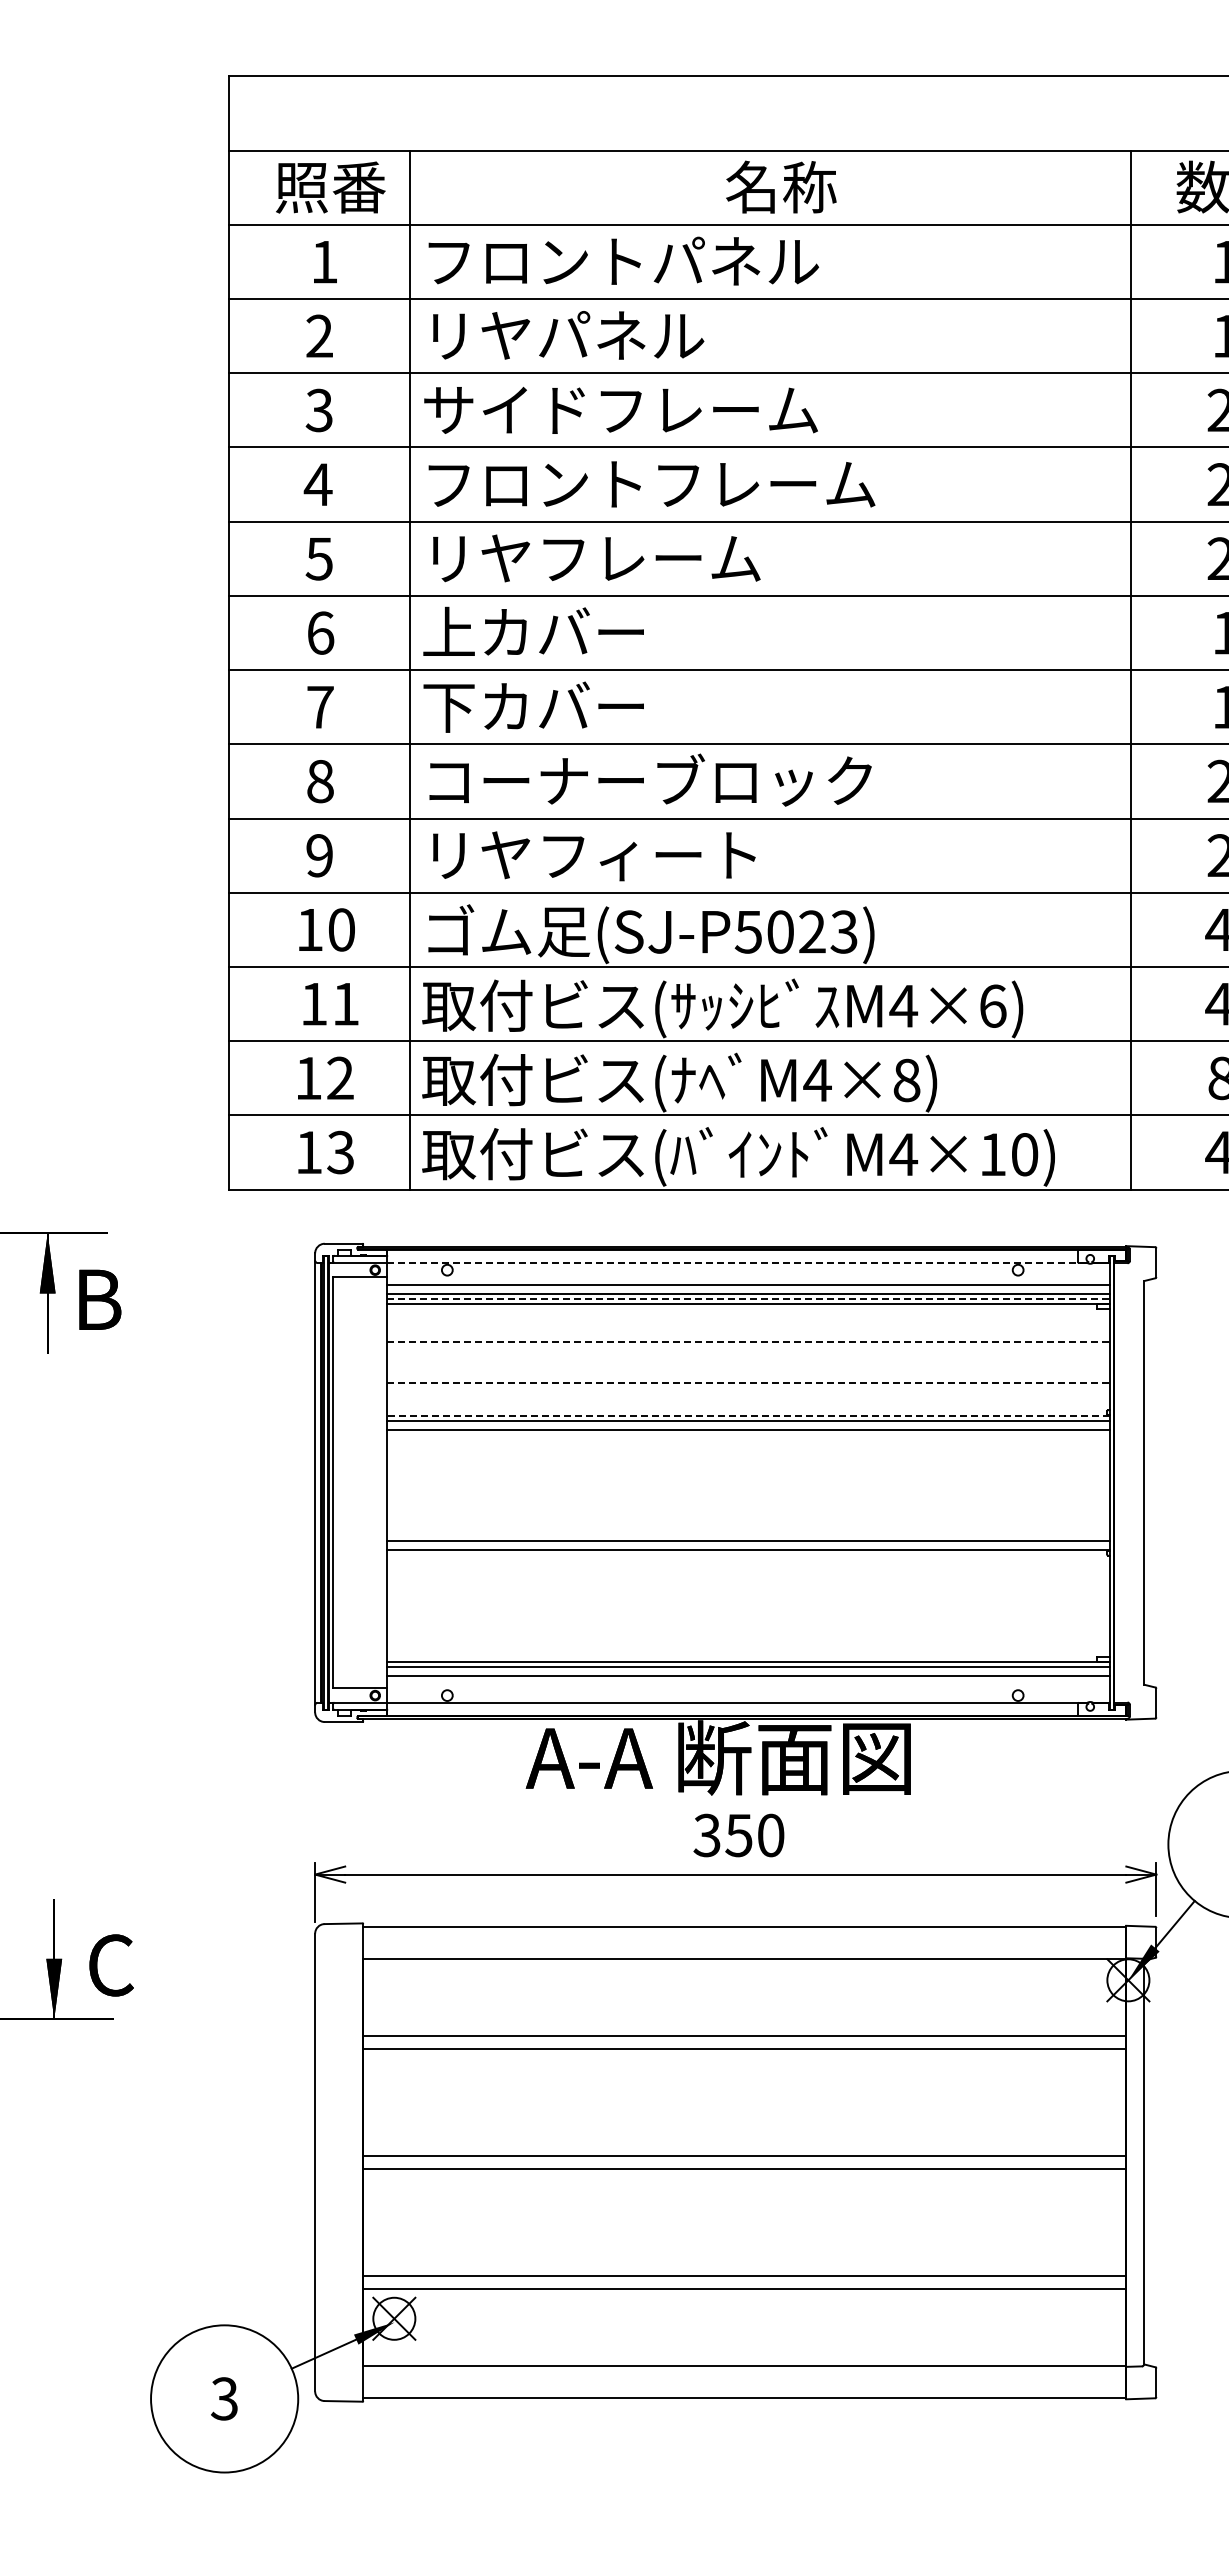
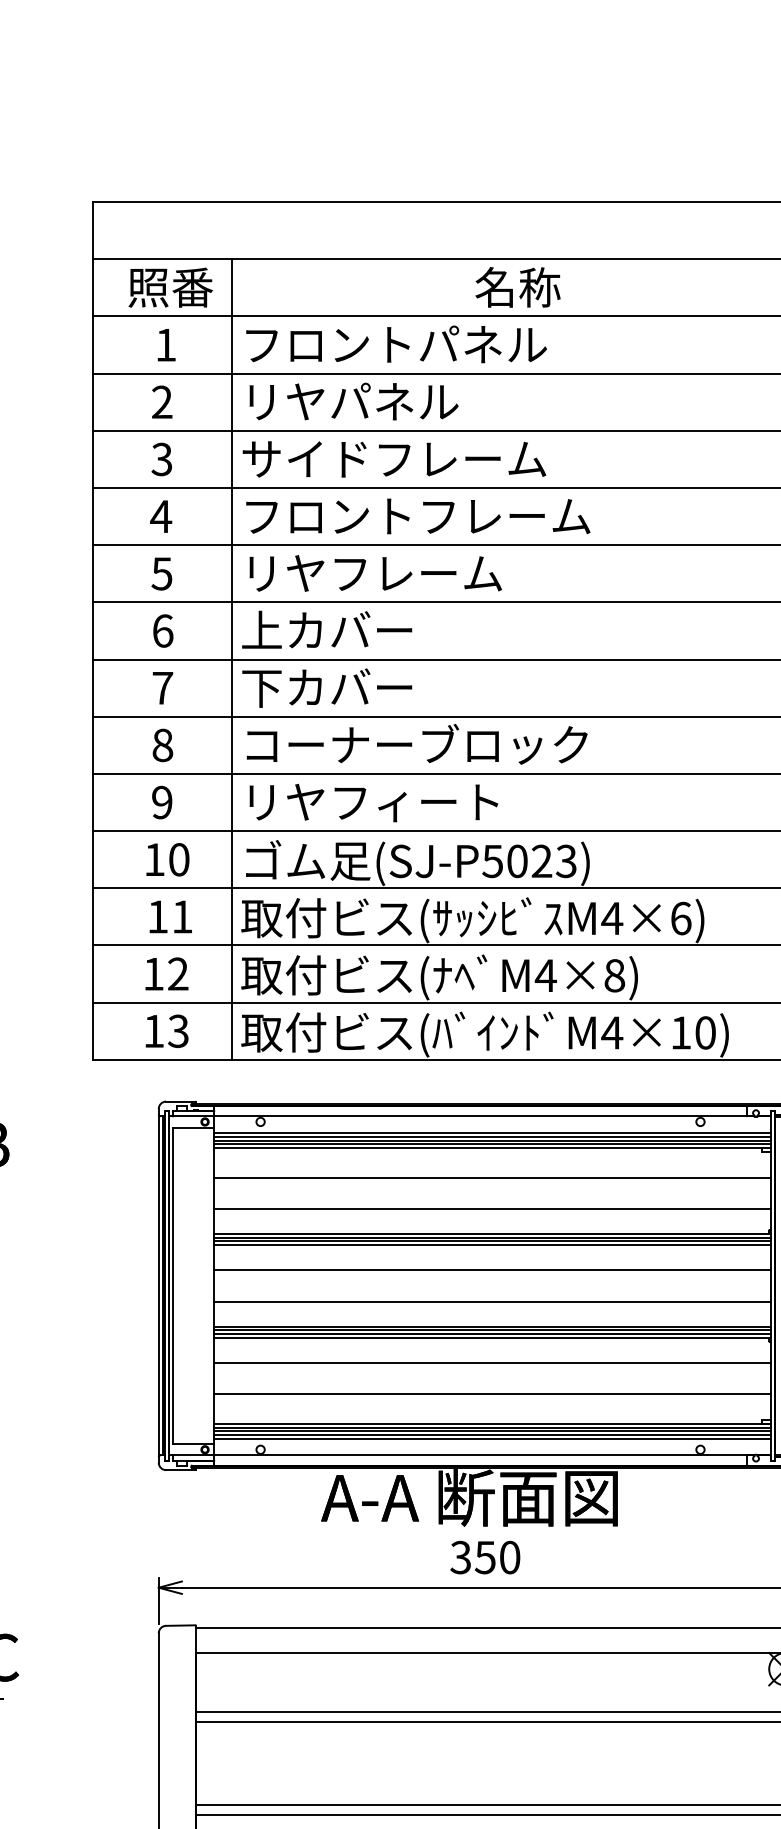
line: (737, 1262) -> (484, 1116), dashed -> solid
line: (748, 1289) -> (492, 1136), added
line: (748, 1298) -> (492, 1143), dashed -> solid
line: (748, 1342) -> (492, 1177), dashed -> solid
line: (748, 1383) -> (492, 1209), dashed -> solid
line: (747, 1415) -> (491, 1233), dashed -> solid
line: (748, 1425) -> (492, 1241), added
line: (748, 1462) -> (492, 1270), added
line: (748, 1503) -> (492, 1301), added
line: (748, 1535) -> (492, 1326), added
line: (748, 1545) -> (492, 1334), added
line: (748, 1582) -> (492, 1362), added
line: (748, 1623) -> (492, 1394), added
line: (748, 1671) -> (492, 1431), added
line: (748, 1681) -> (492, 1438), added

